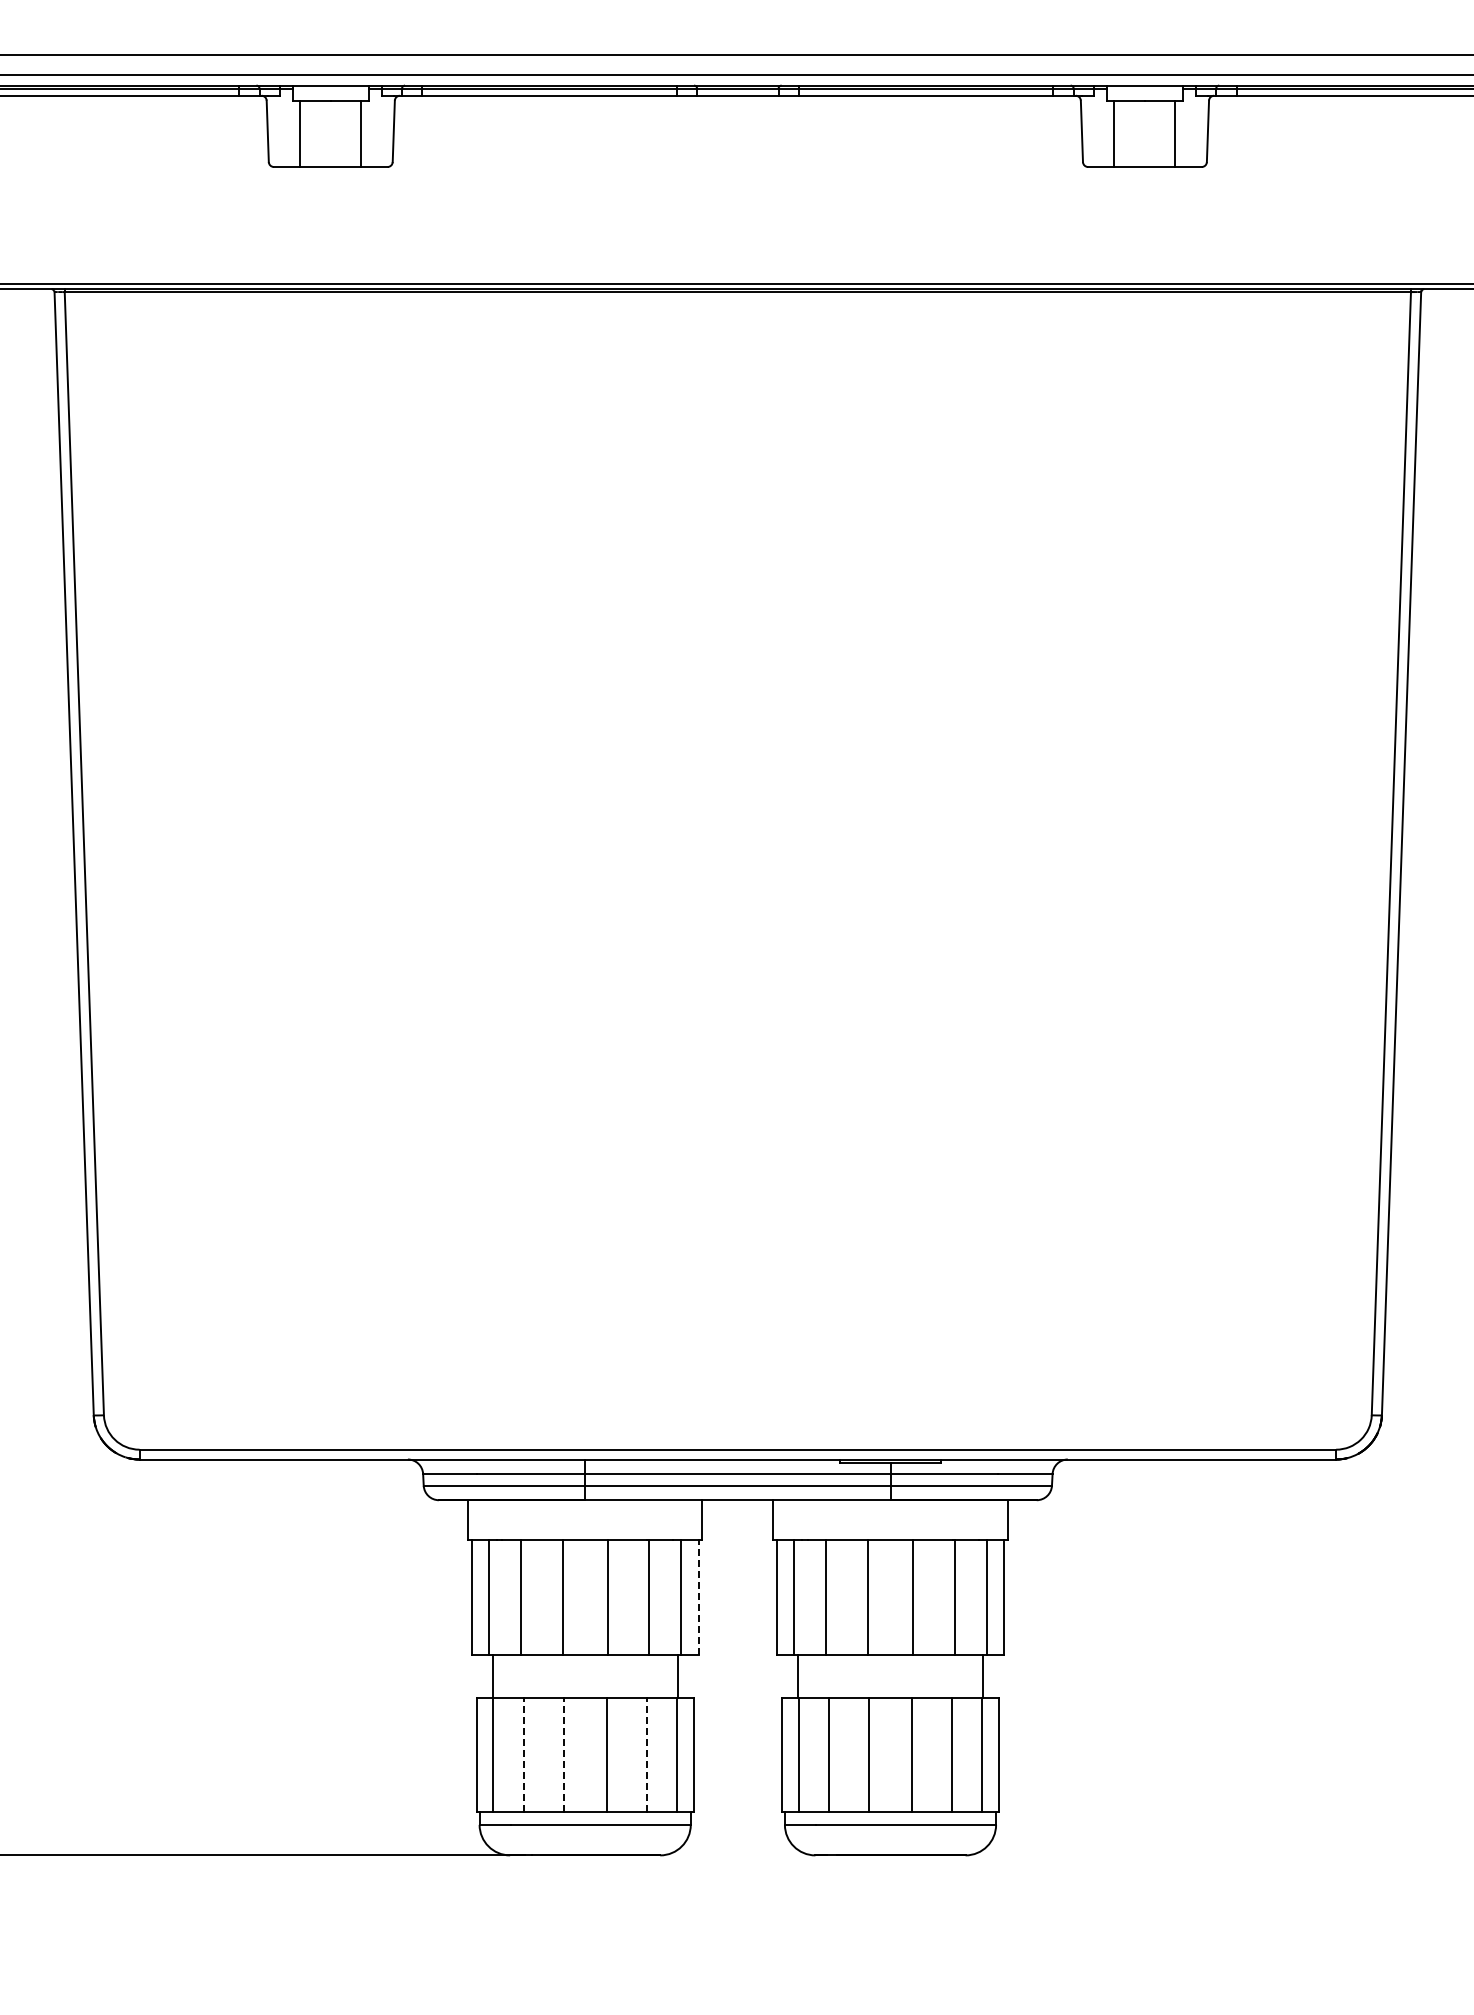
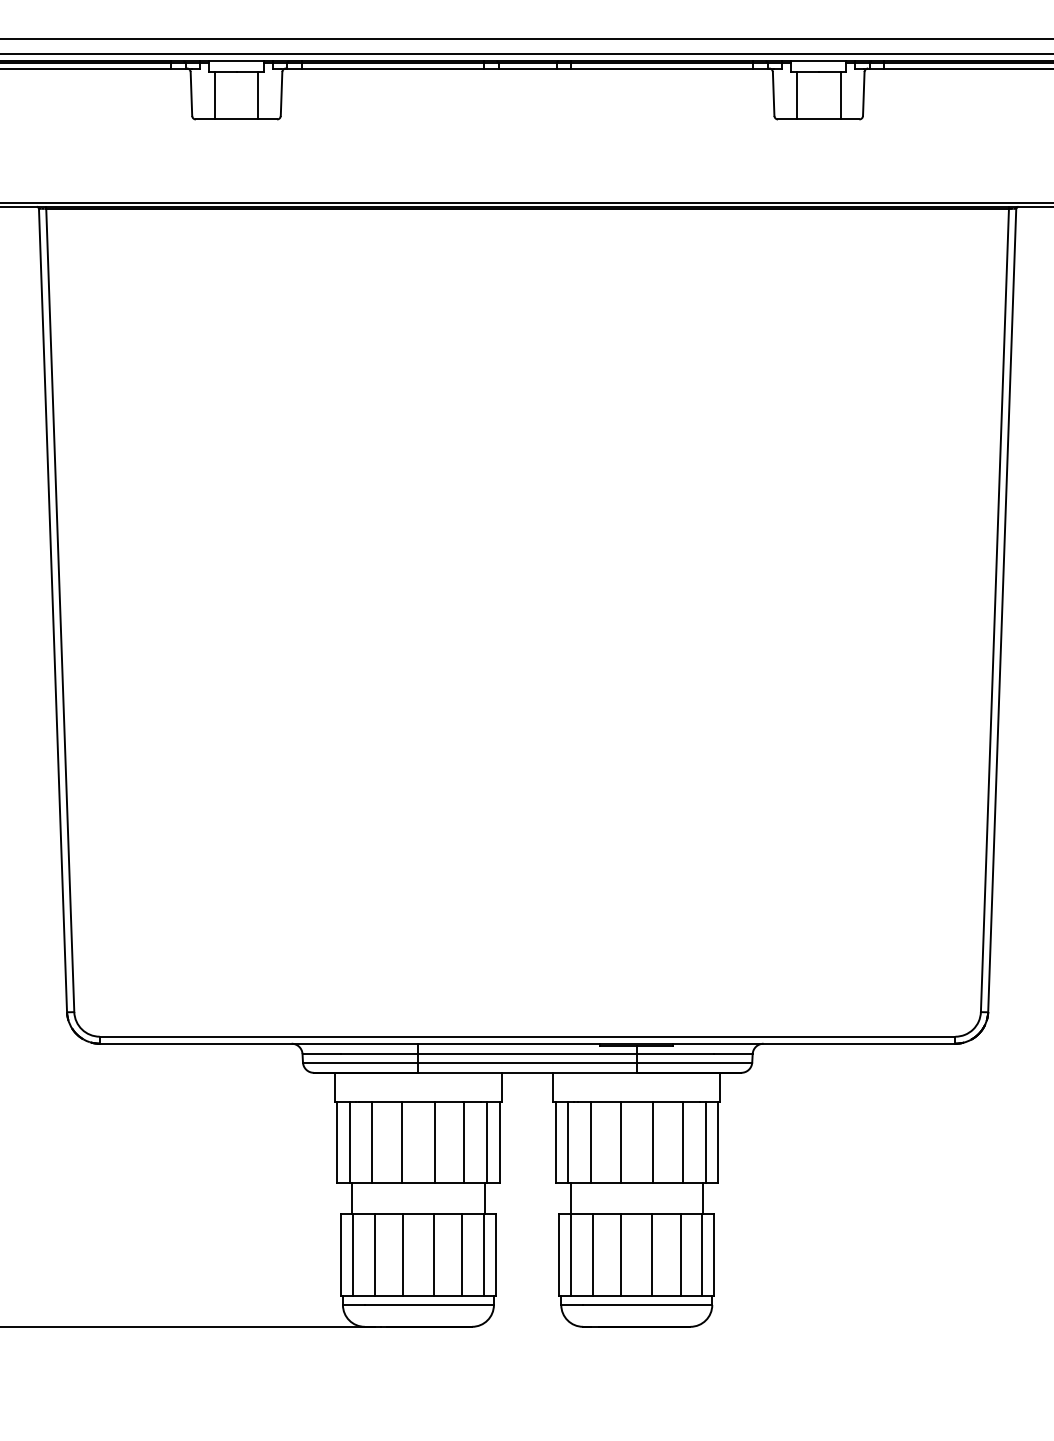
line: (698, 1597) -> (499, 1142), dashed -> solid
line: (523, 1754) -> (374, 1254), dashed -> solid
line: (563, 1754) -> (402, 1254), dashed -> solid
line: (646, 1754) -> (462, 1254), dashed -> solid

